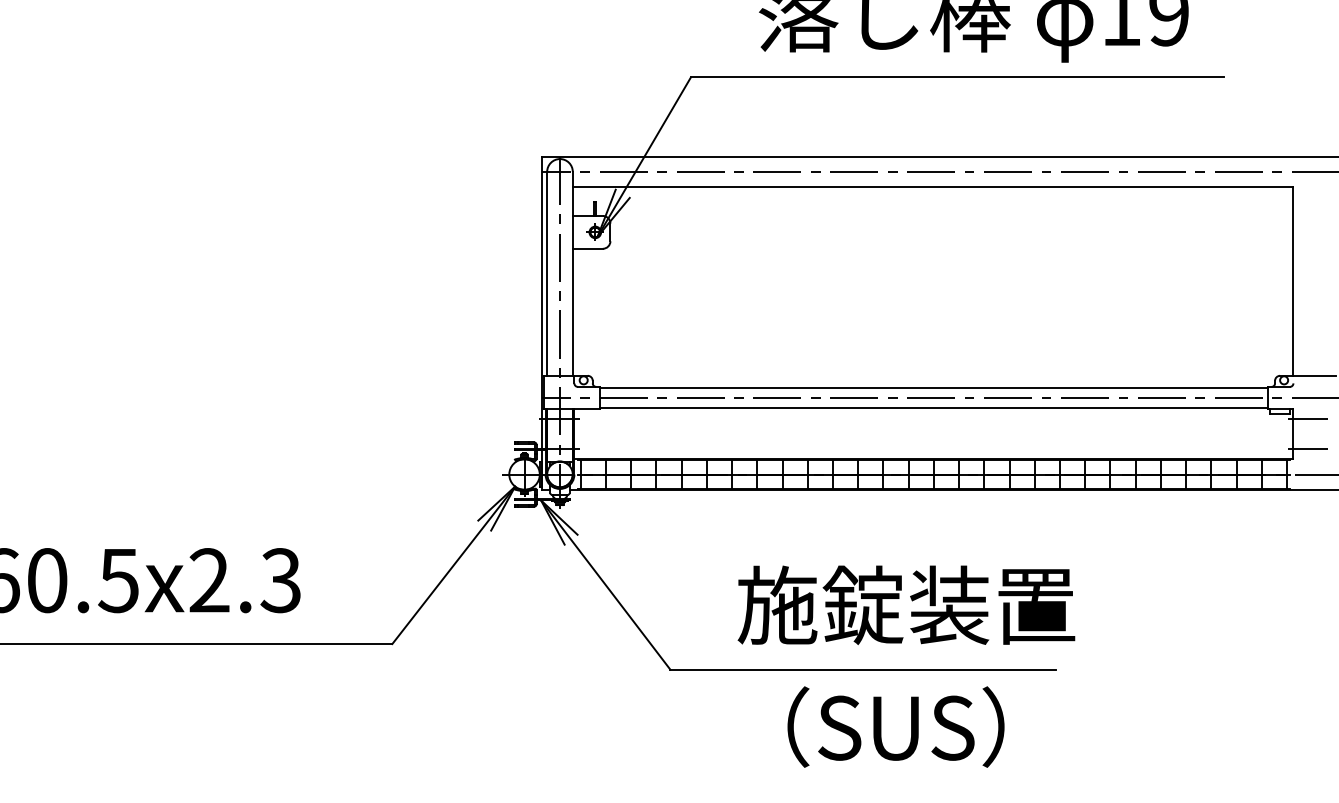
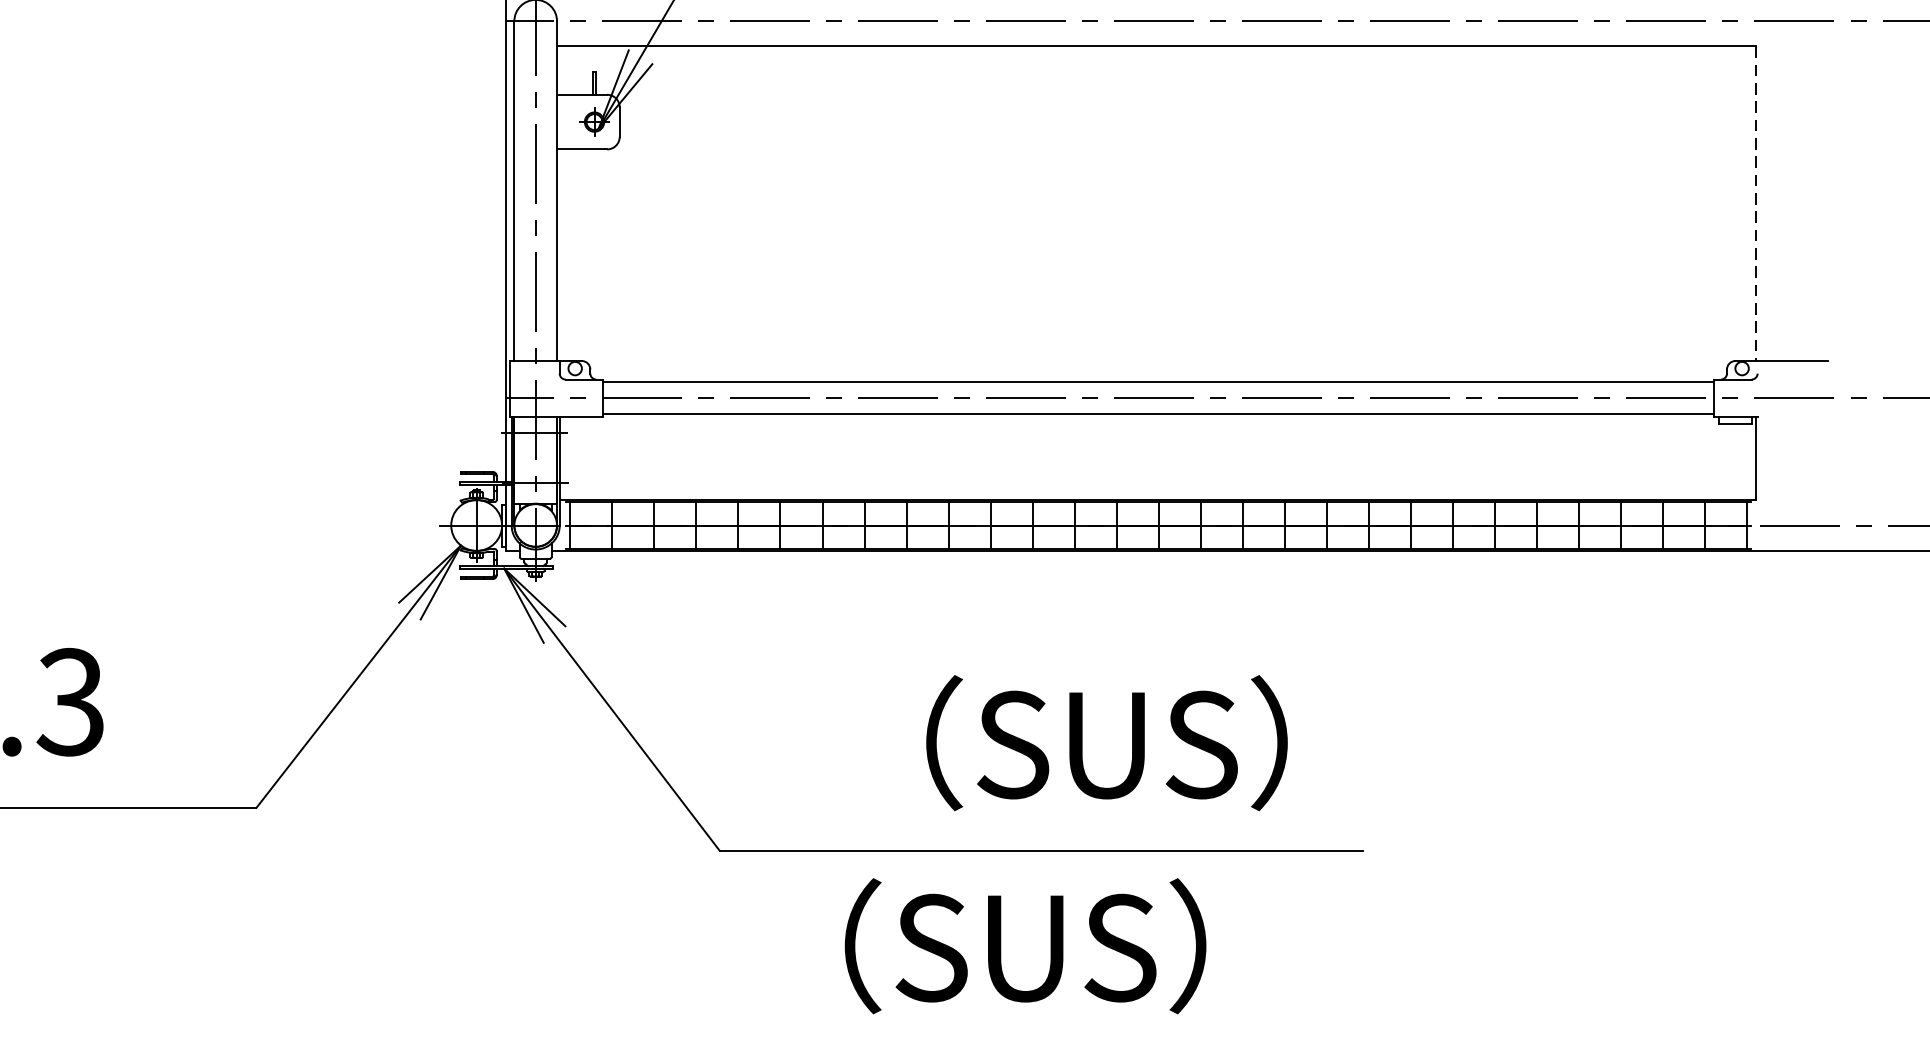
line: (1292, 281) -> (1756, 203), solid -> dashed
line: (1307, 419) -> (1781, 433), removed
line: (1307, 449) -> (1781, 483), removed
text: (906, 604) -> (1112, 742), 施錠装置 -> （SUS）
text: (895, 726) -> (1024, 945), moved

